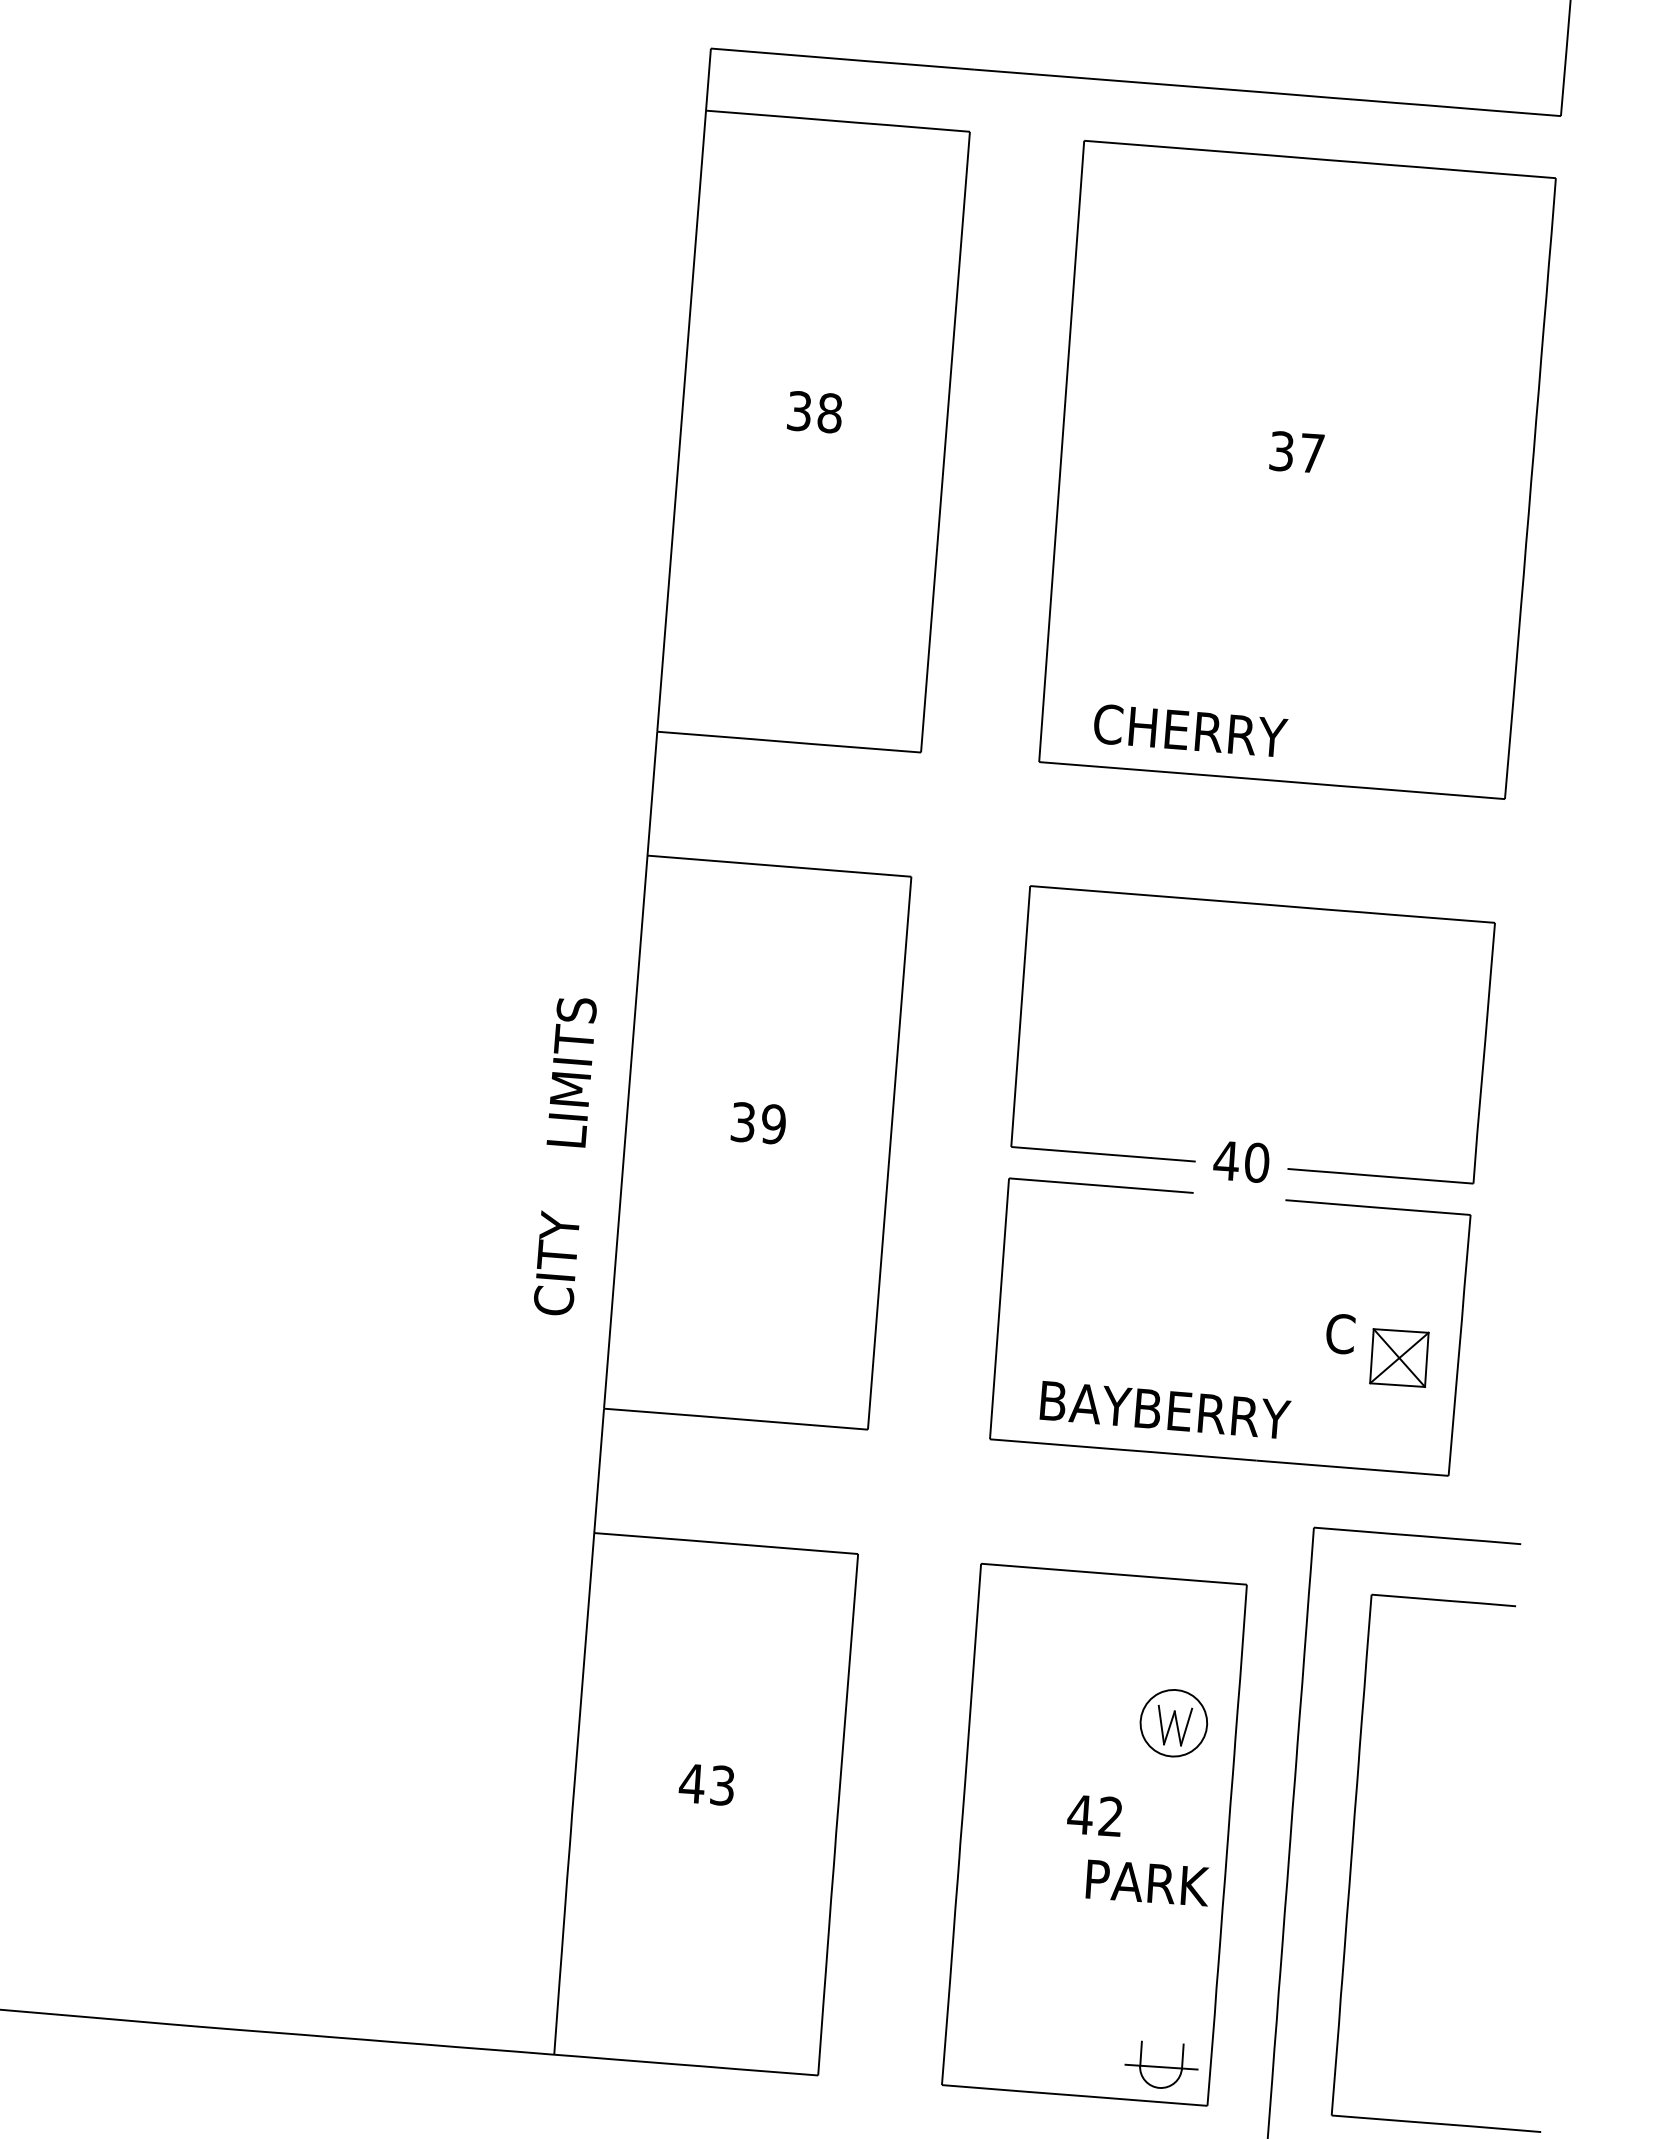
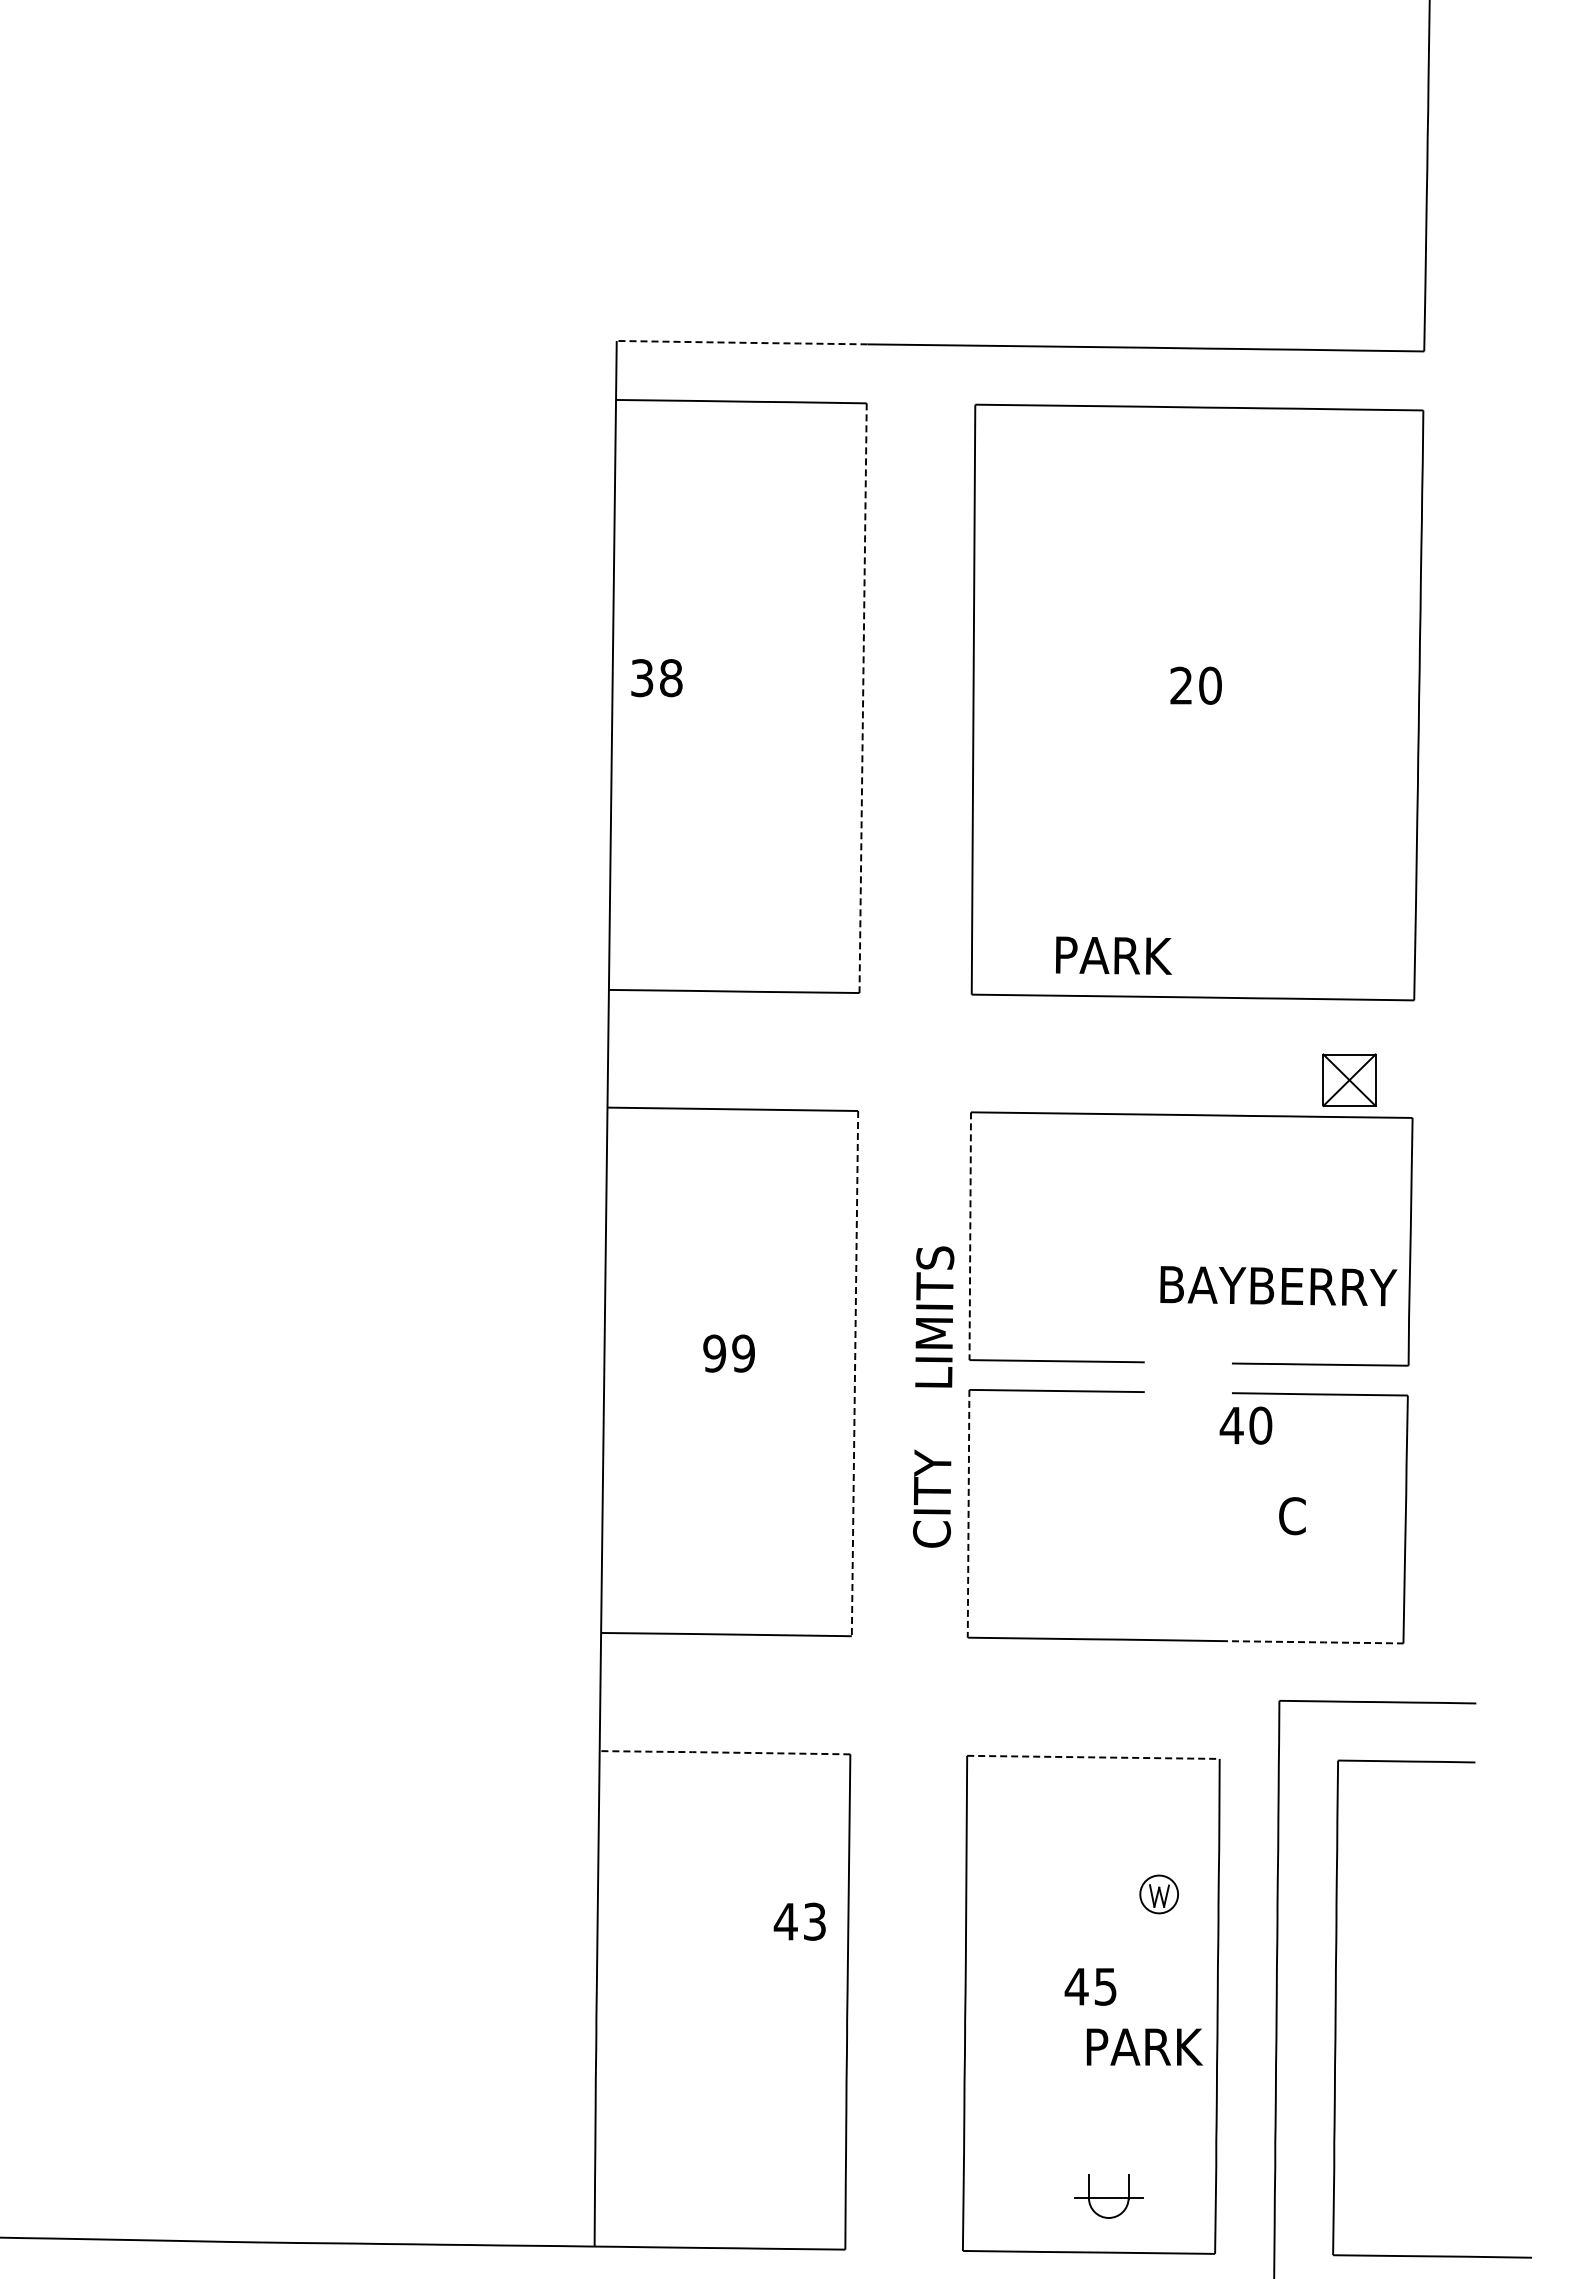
line: (844, 59) -> (743, 342), solid -> dashed
text: (814, 412) -> (656, 678), moved
line: (945, 442) -> (863, 698), solid -> dashed
text: (1296, 452) -> (1195, 685), 37 -> 20
text: (1190, 730) -> (1112, 955), CHERRY -> PARK
line: (1020, 1016) -> (970, 1236), solid -> dashed
text: (743, 1122) -> (714, 1353), 39 -> 99
line: (890, 1153) -> (855, 1373), solid -> dashed
text: (565, 1155) -> (933, 1396), moved
text: (1240, 1161) -> (1245, 1425), moved
line: (999, 1308) -> (968, 1513), solid -> dashed
part: (1399, 1357) -> (1349, 1079), moved
text: (1165, 1410) -> (1278, 1286), moved
line: (1352, 1468) -> (1312, 1642), solid -> dashed
line: (725, 1543) -> (724, 1752), solid -> dashed
line: (1114, 1574) -> (1093, 1757), solid -> dashed
part: (1172, 1723) -> (1158, 1894), size x0.6
text: (706, 1784) -> (799, 1921), moved
text: (1110, 1816) -> (1105, 1986), 42 -> 45
part: (1160, 2065) -> (1108, 2196), moved

